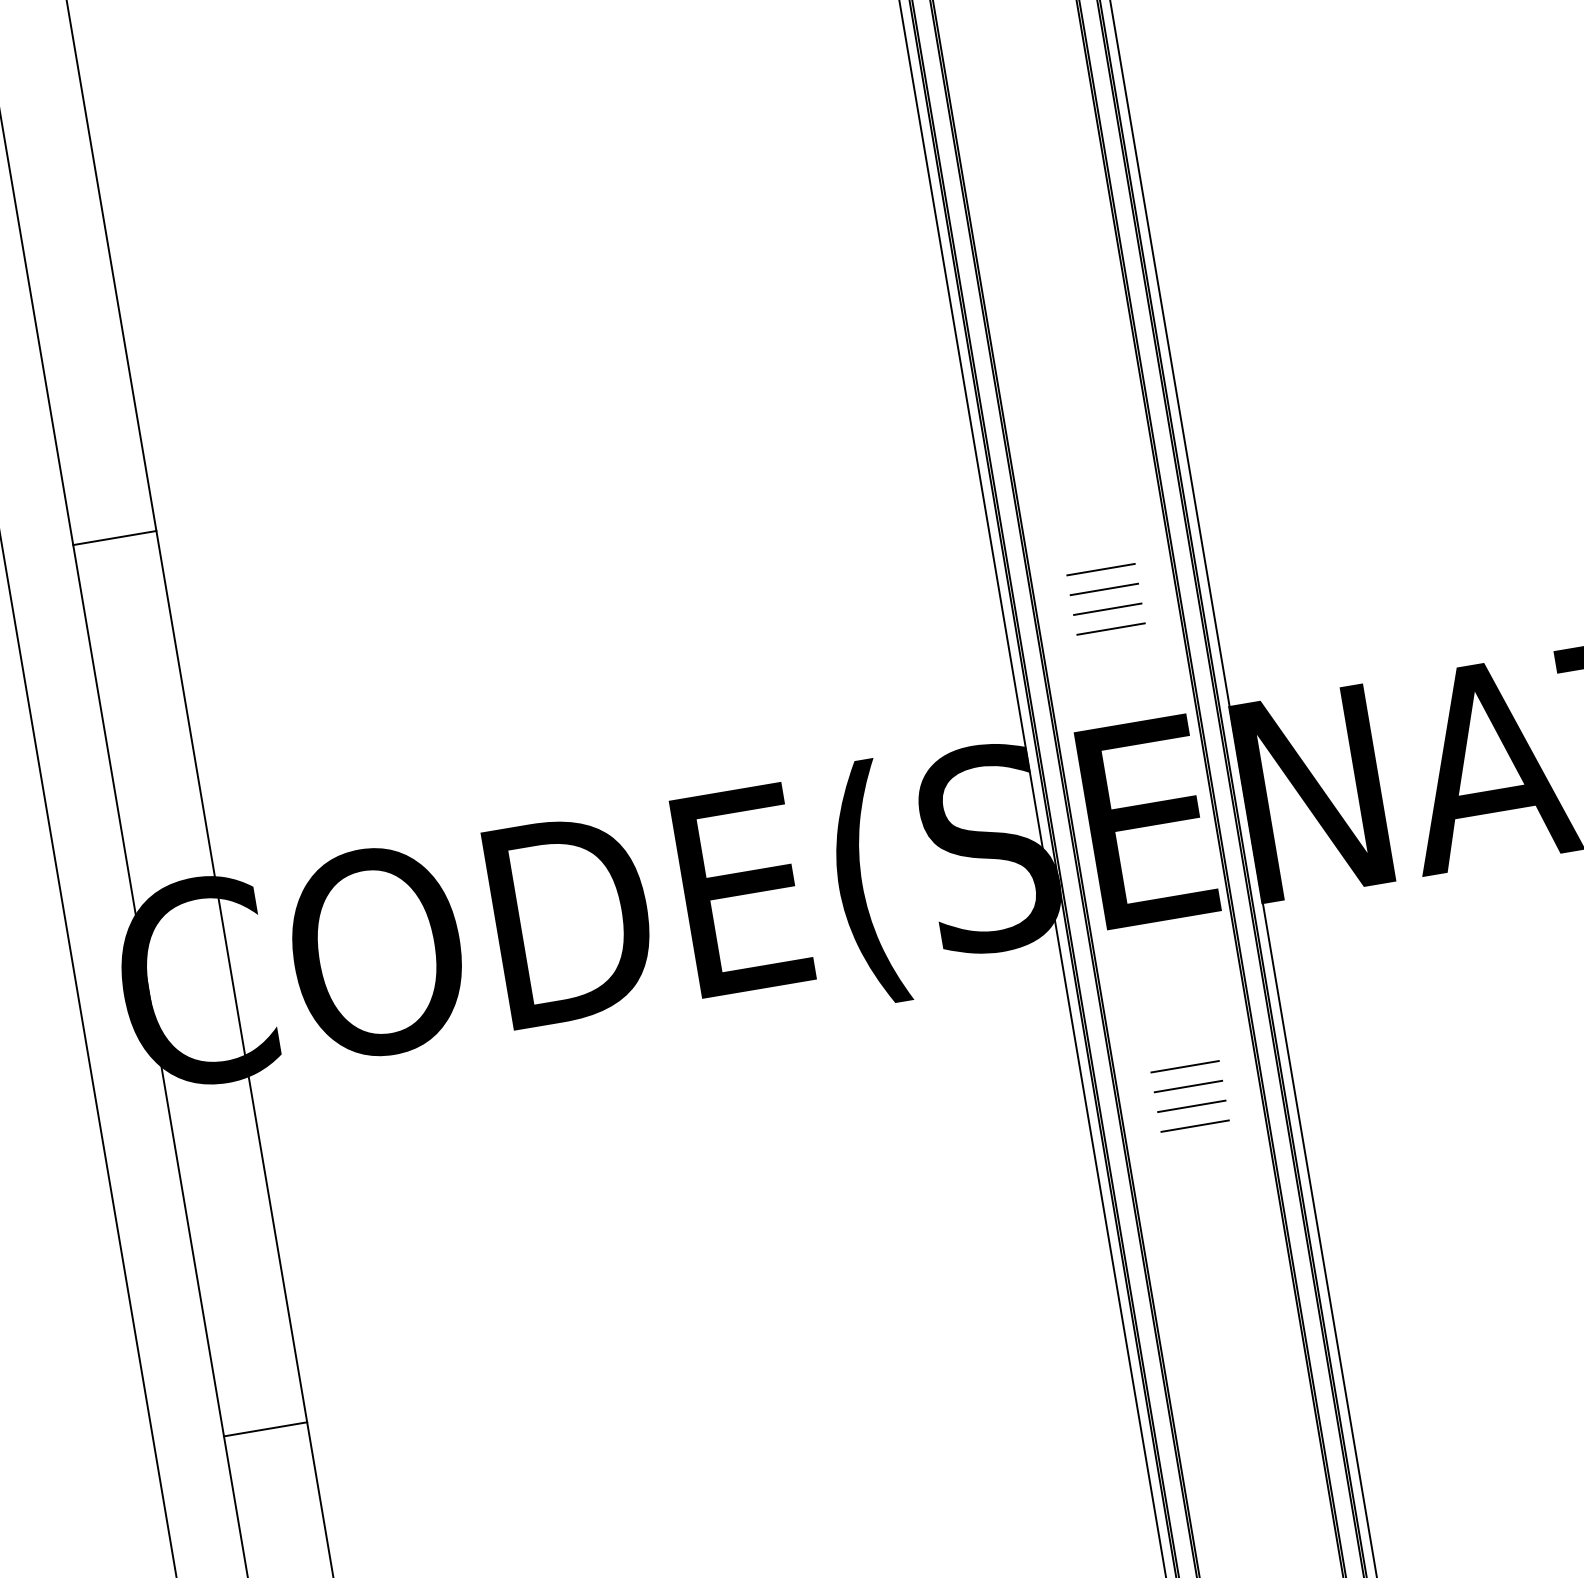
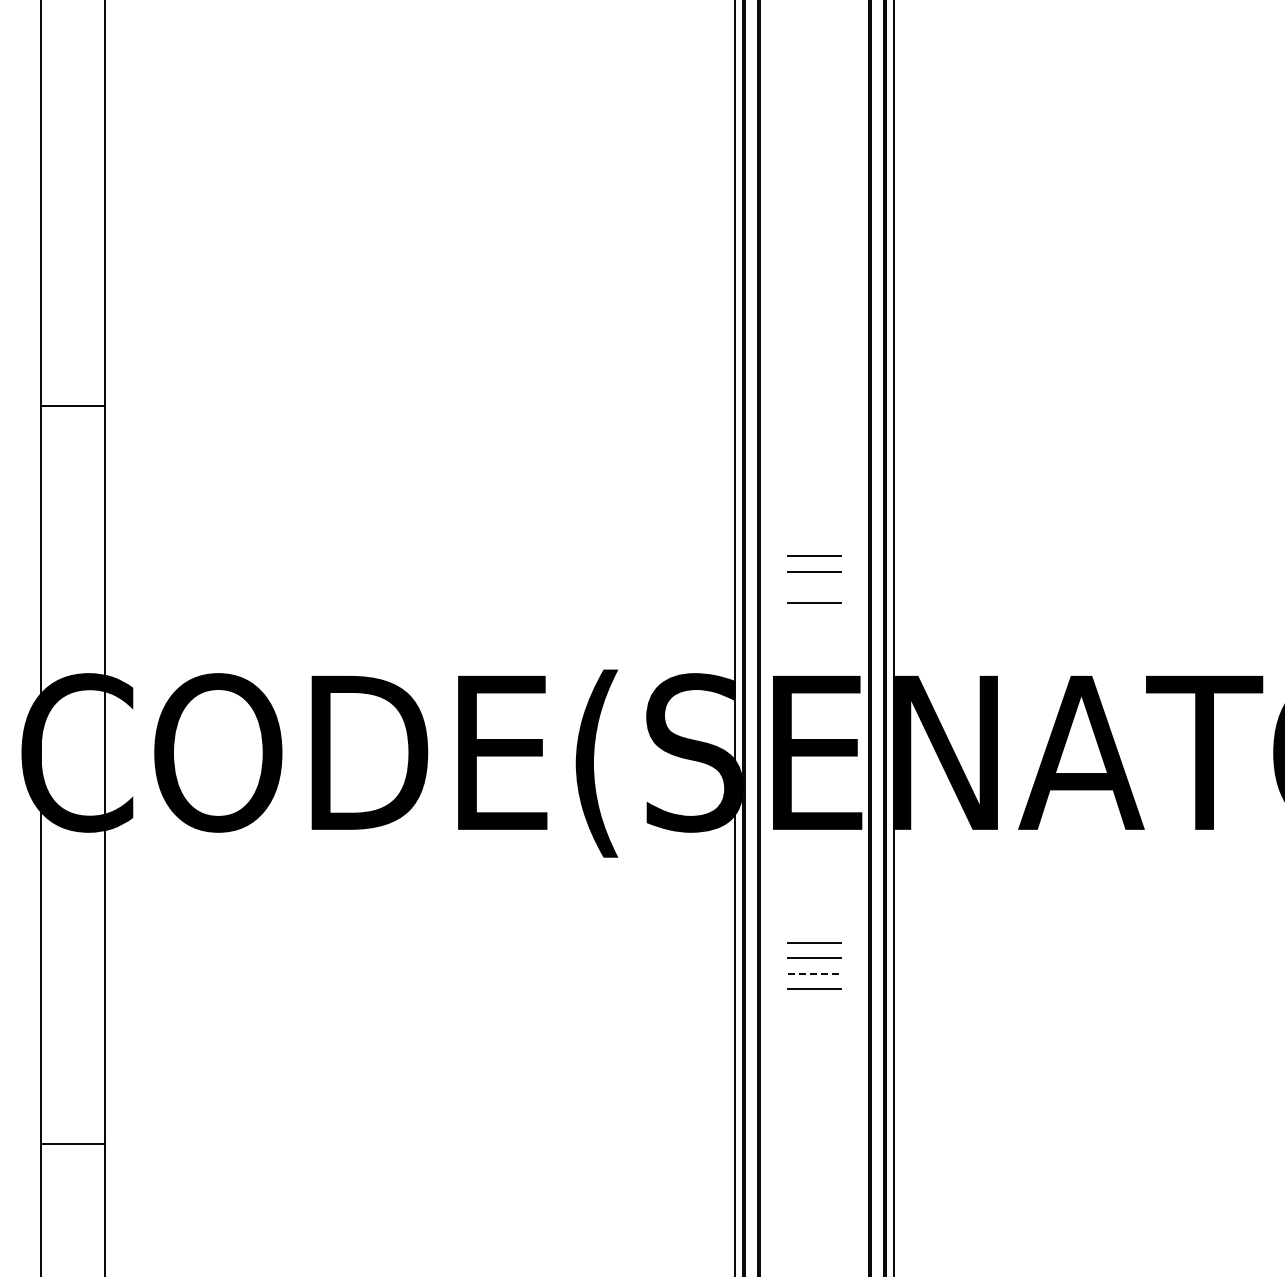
line: (1107, 609) -> (814, 587), removed
line: (1191, 1106) -> (814, 973), solid -> dashed
line: (264, 1429) -> (72, 1144), moved

